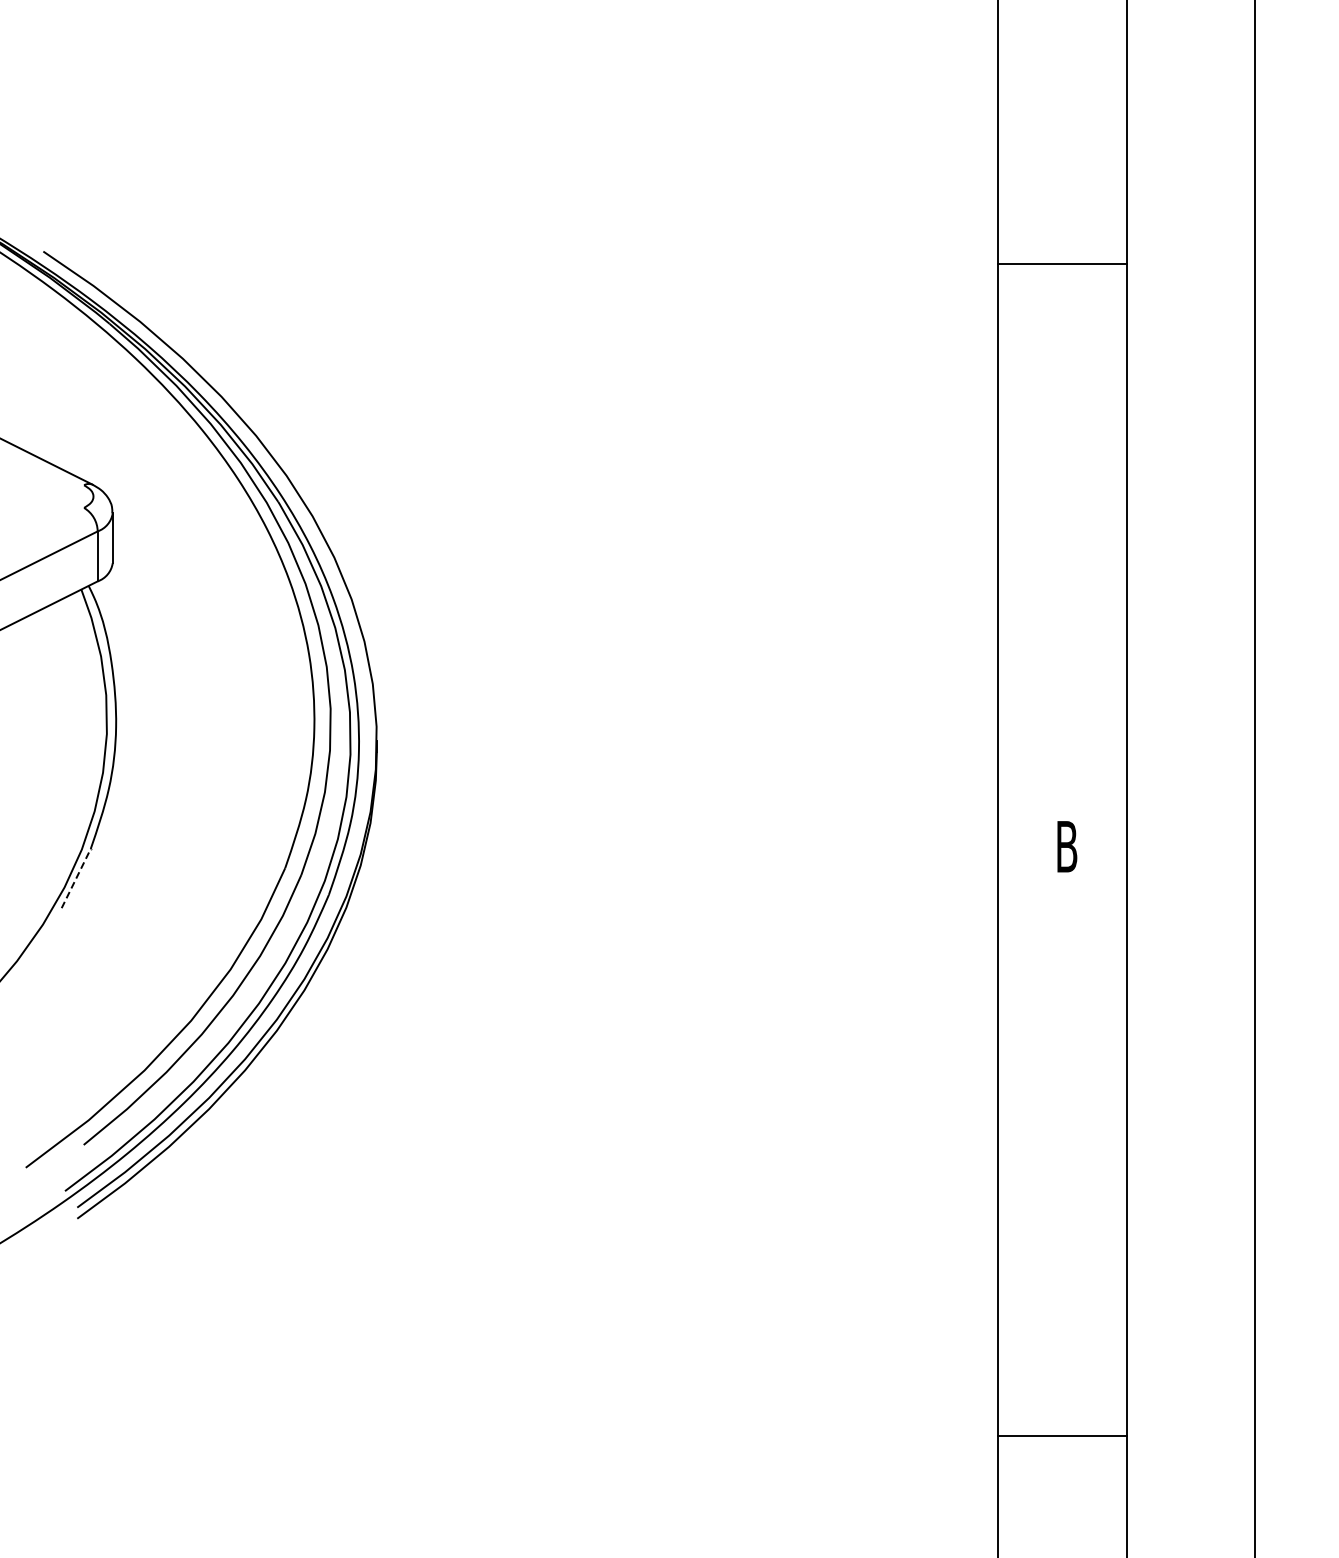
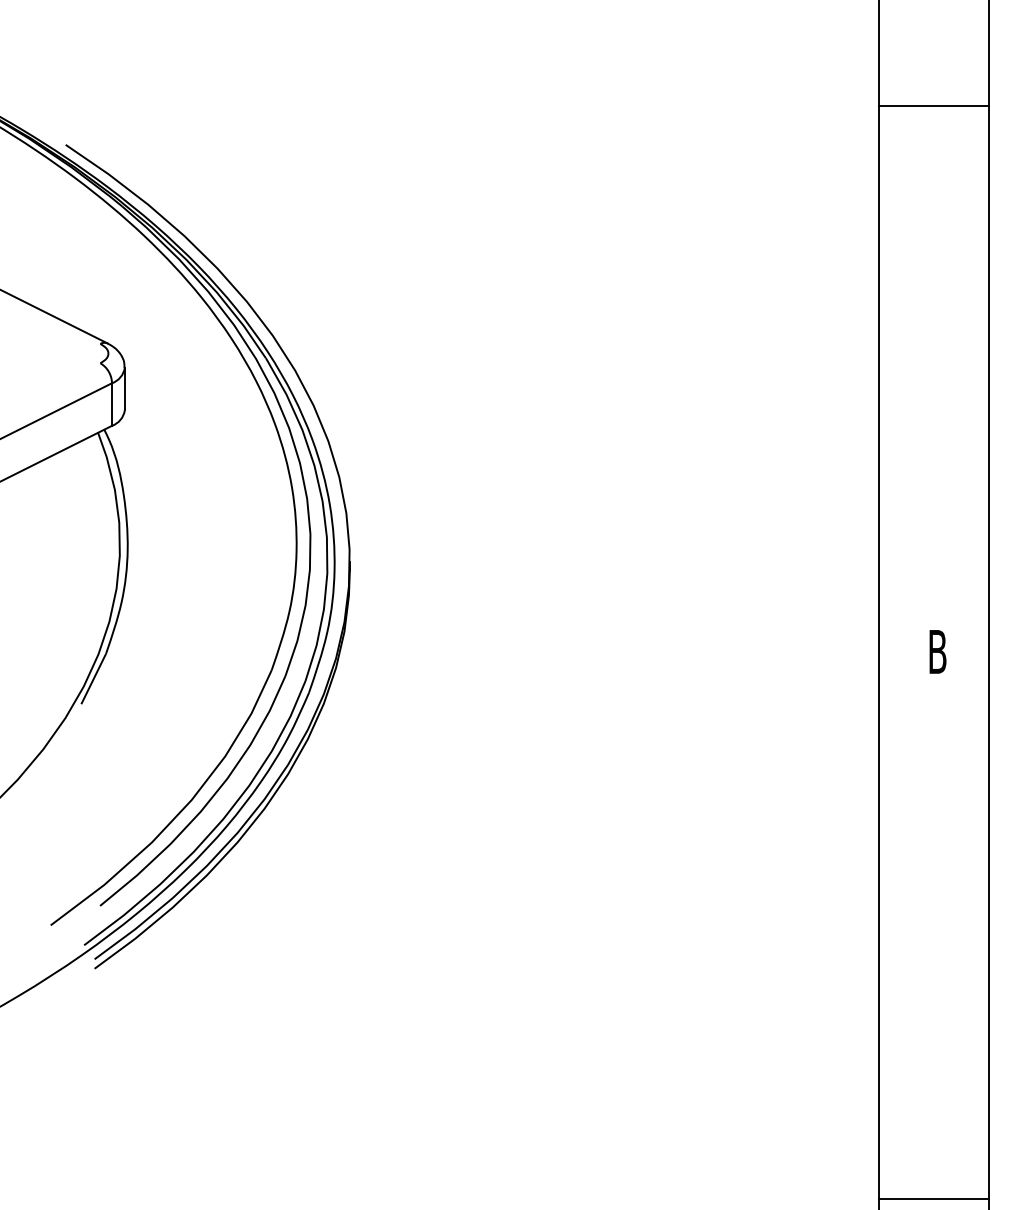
line: (1062, 263) -> (933, 105), moved
line: (76, 877) -> (93, 678), dashed -> solid
line: (1062, 1436) -> (933, 1198), moved

